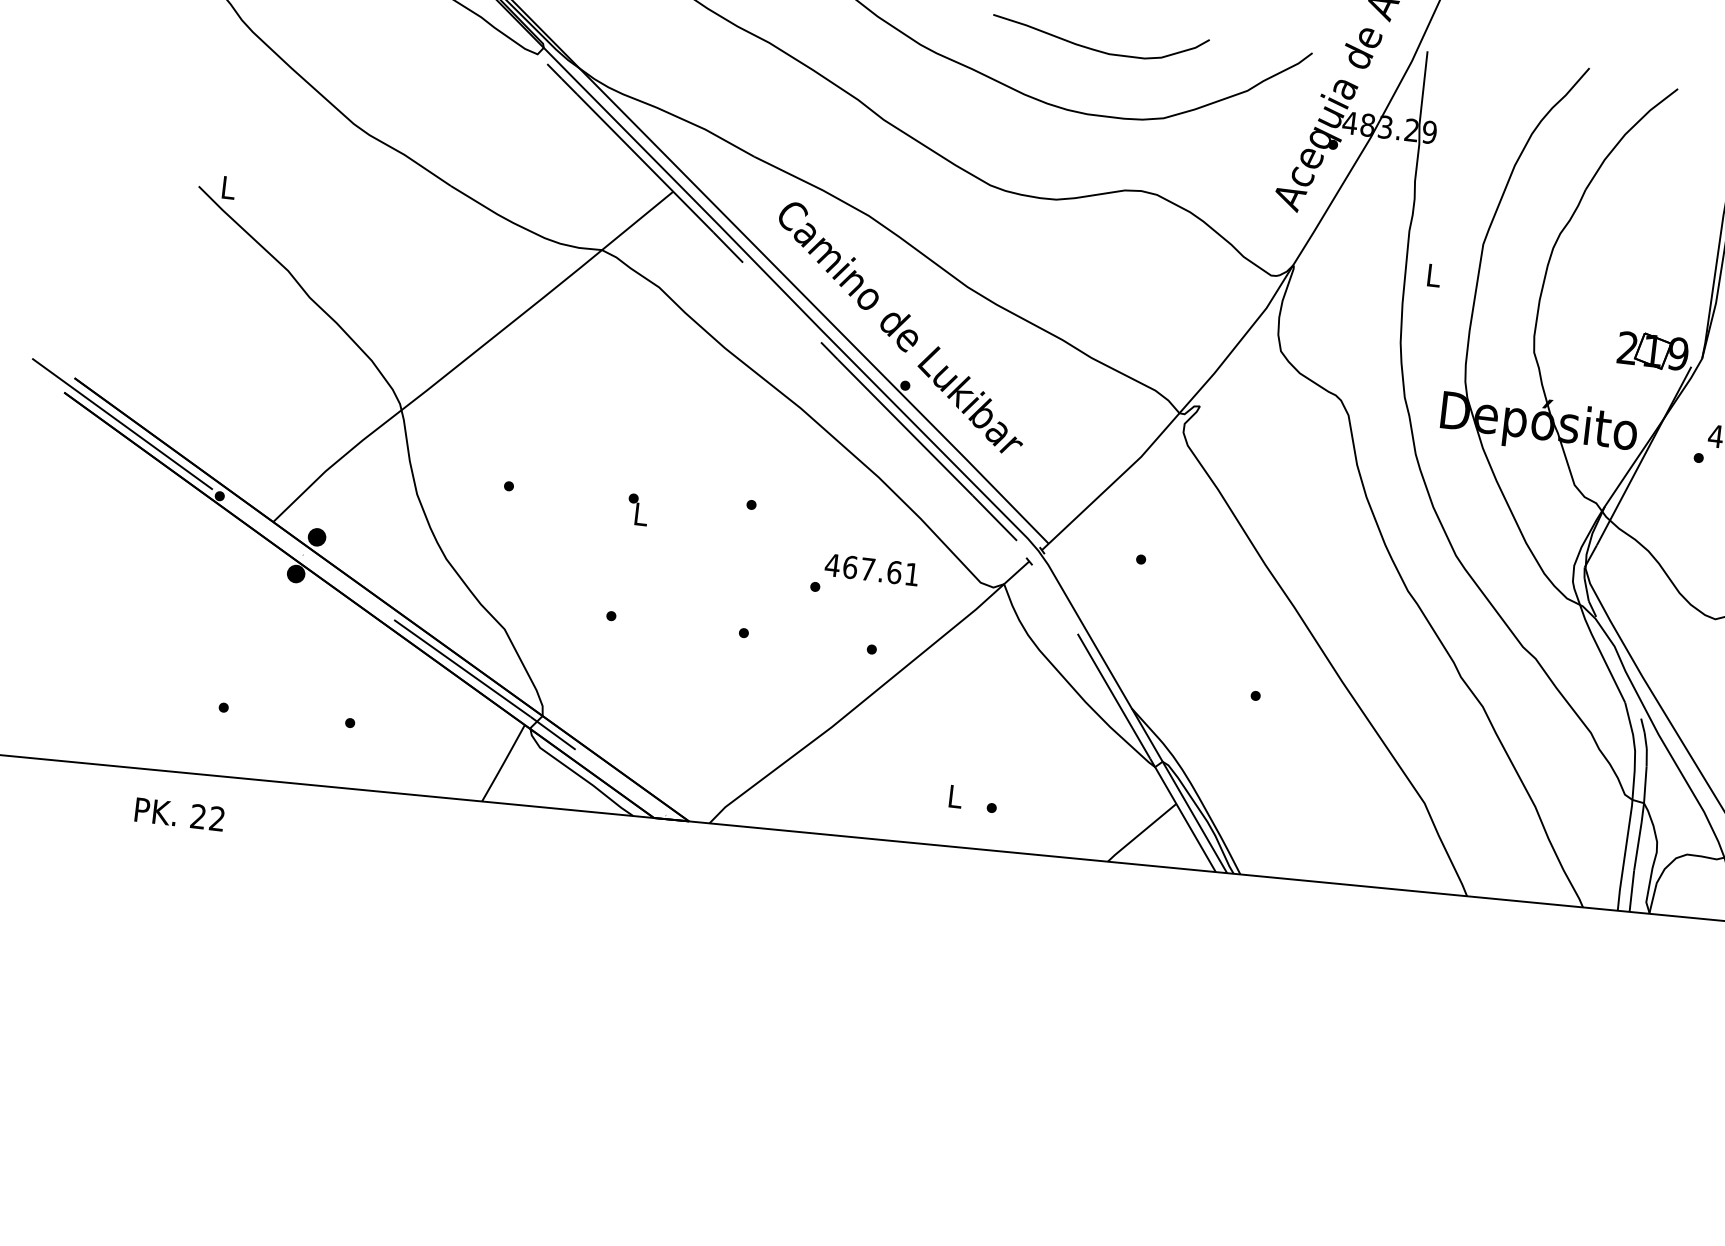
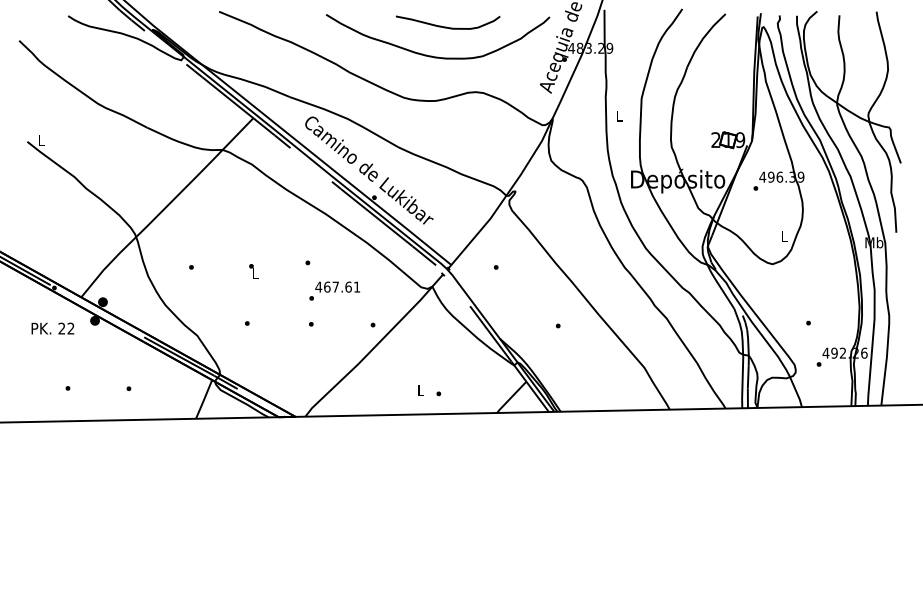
text: (864, 576) -> (334, 290), moved
text: (178, 814) -> (52, 328), moved

